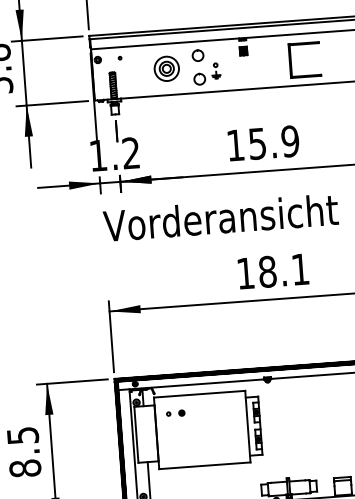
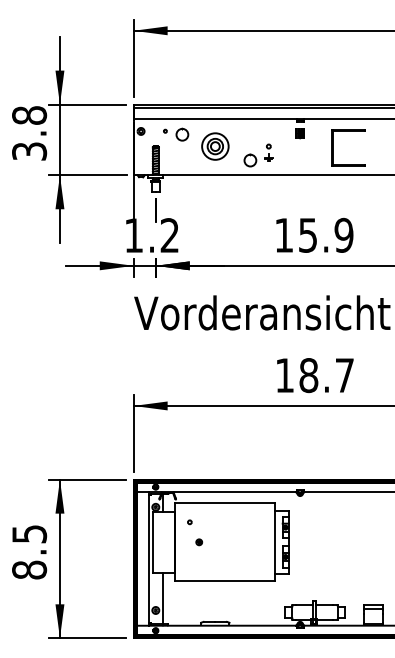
part: (198, 55) -> (182, 134), moved
part: (291, 60) -> (333, 147), moved
text: (300, 269) -> (344, 375), 18.1 -> 18.7
part: (182, 413) -> (199, 542), moved

